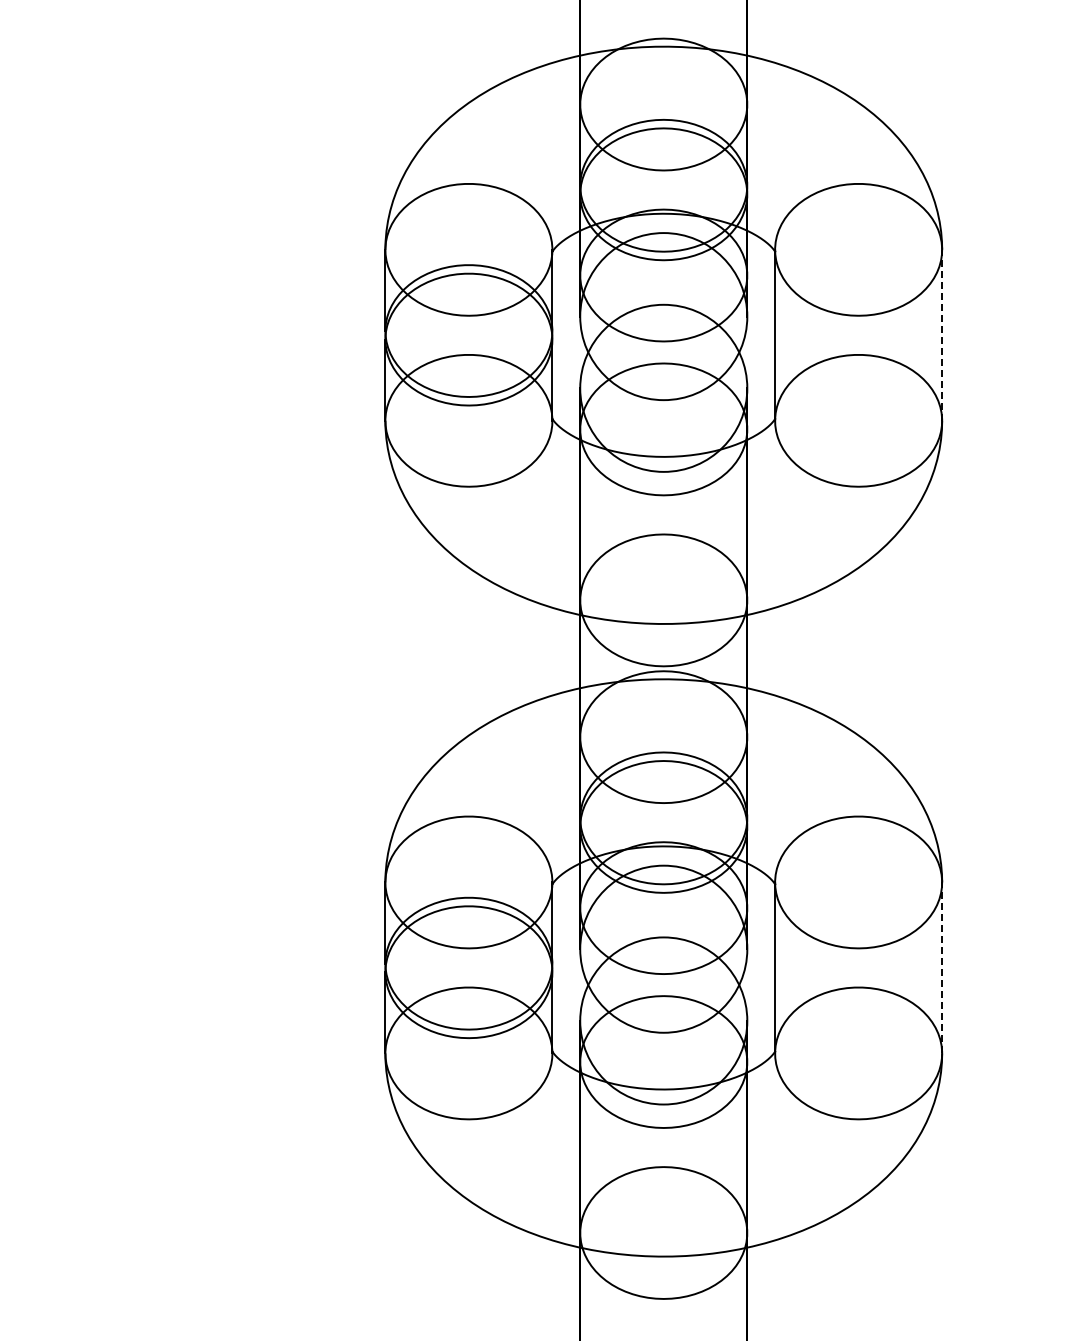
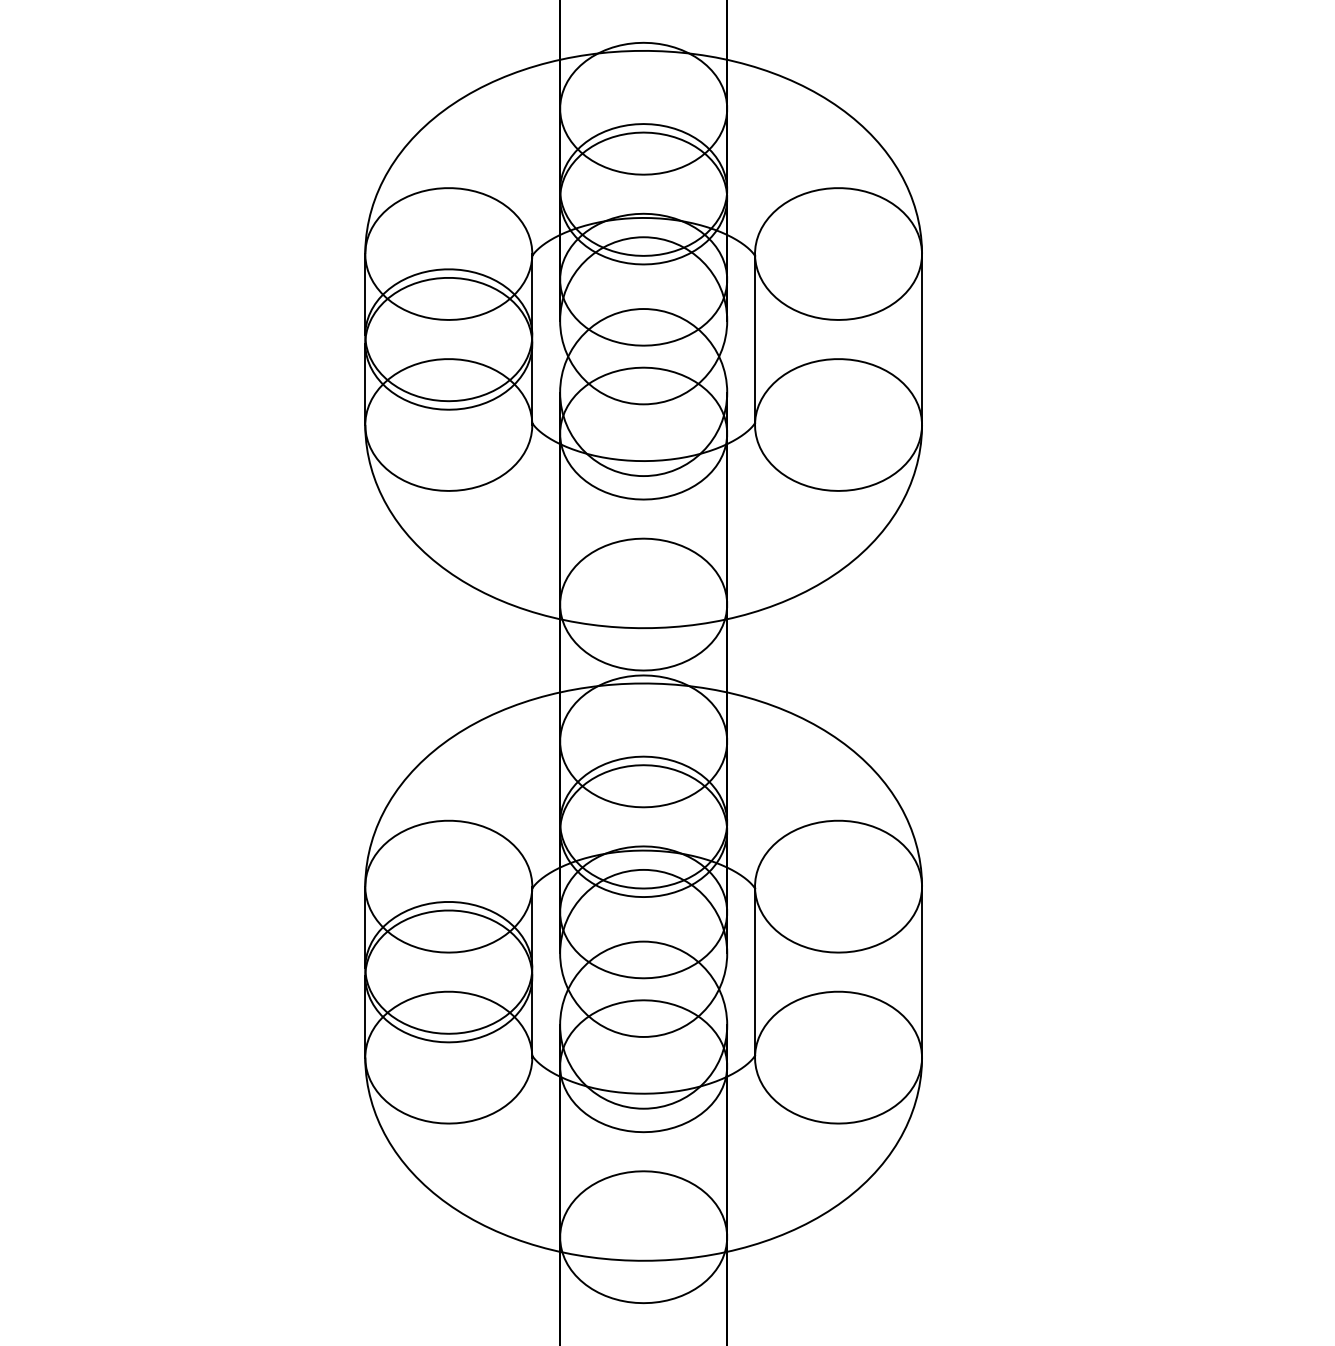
line: (942, 335) -> (922, 339), dashed -> solid
line: (942, 967) -> (922, 971), dashed -> solid

